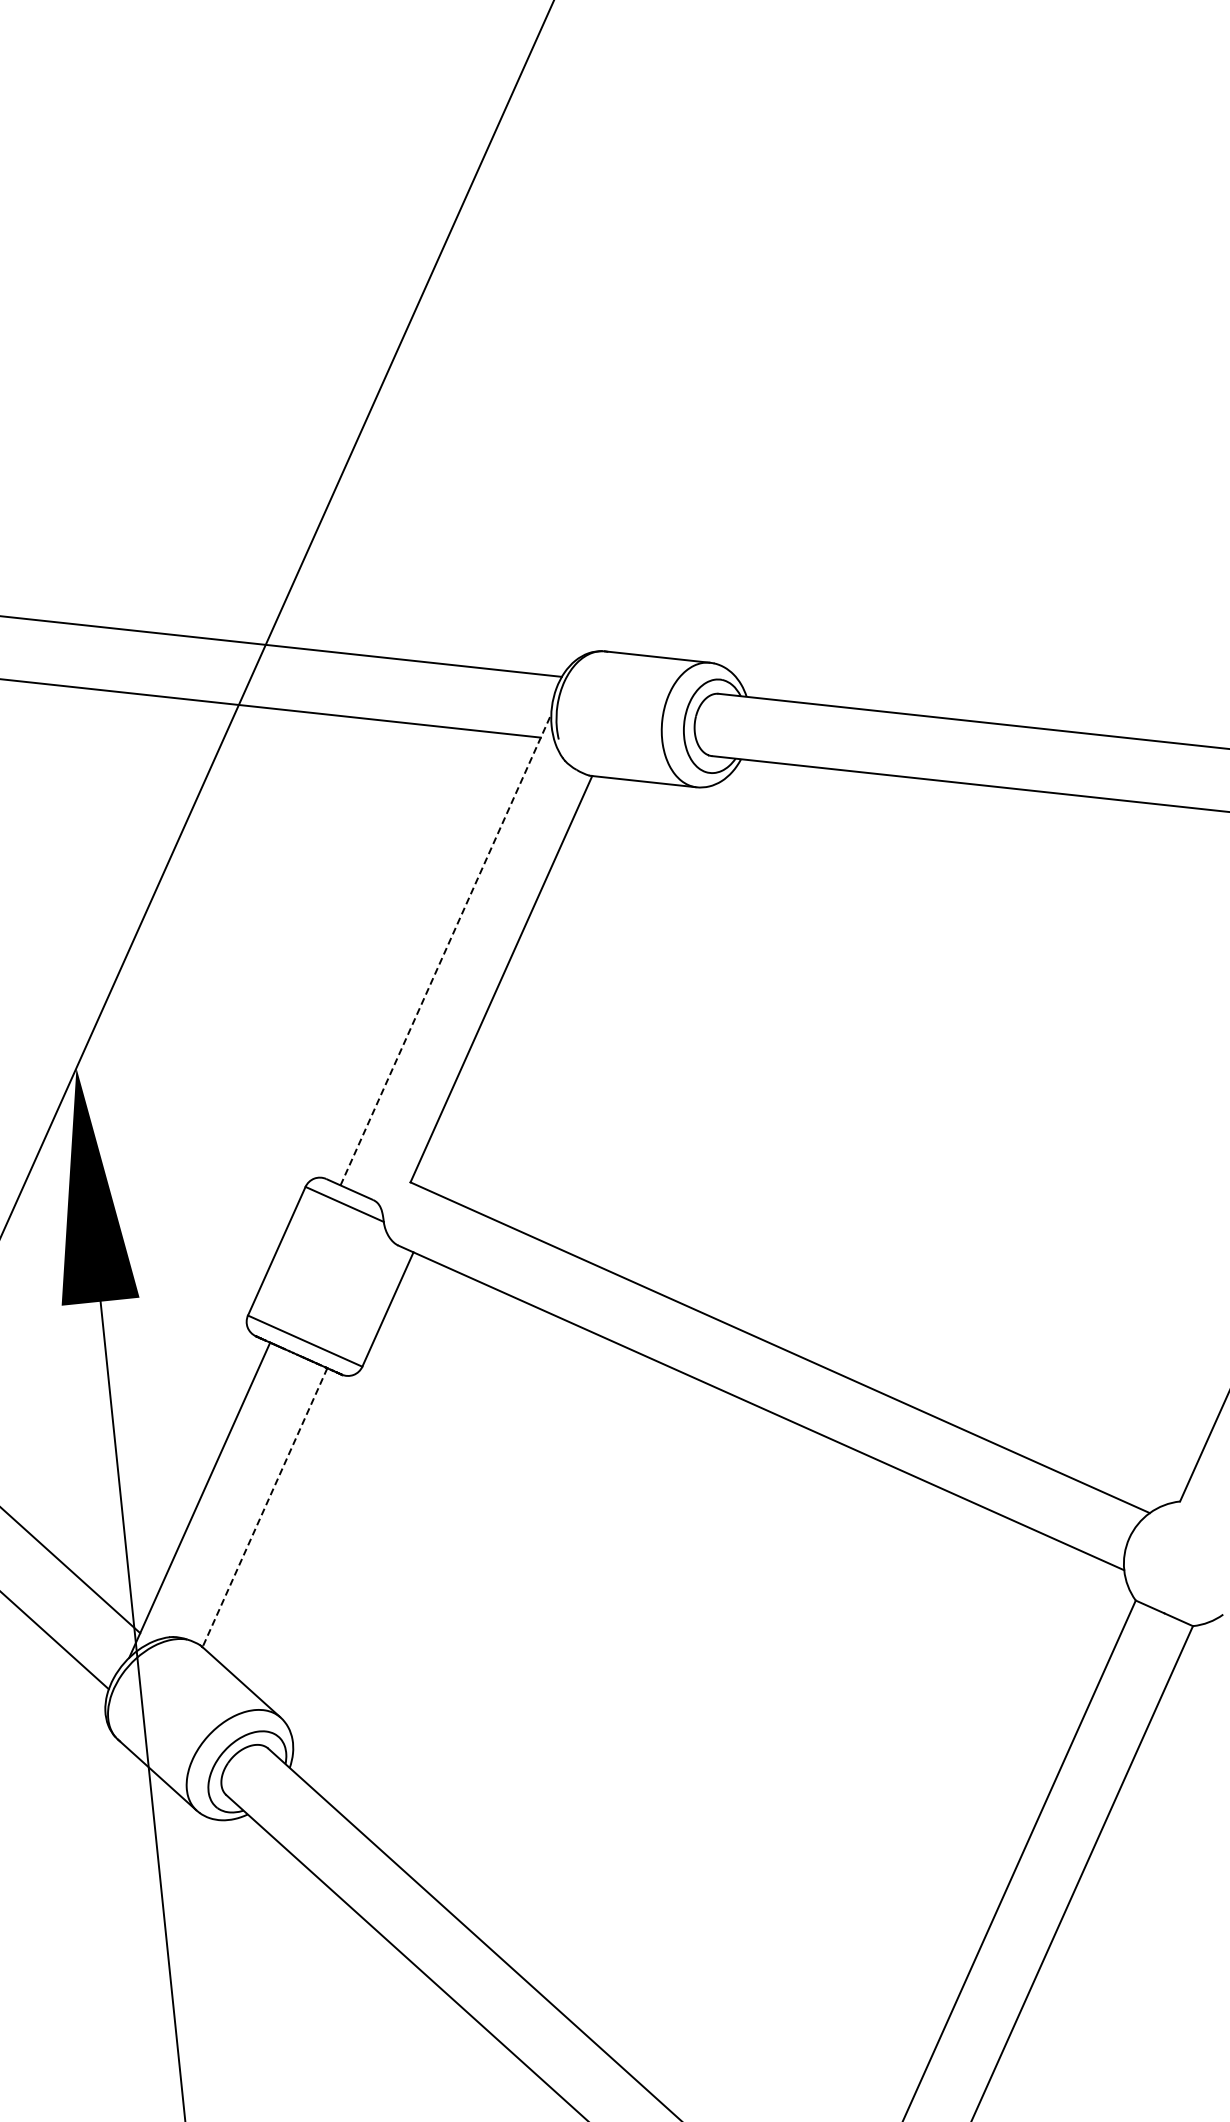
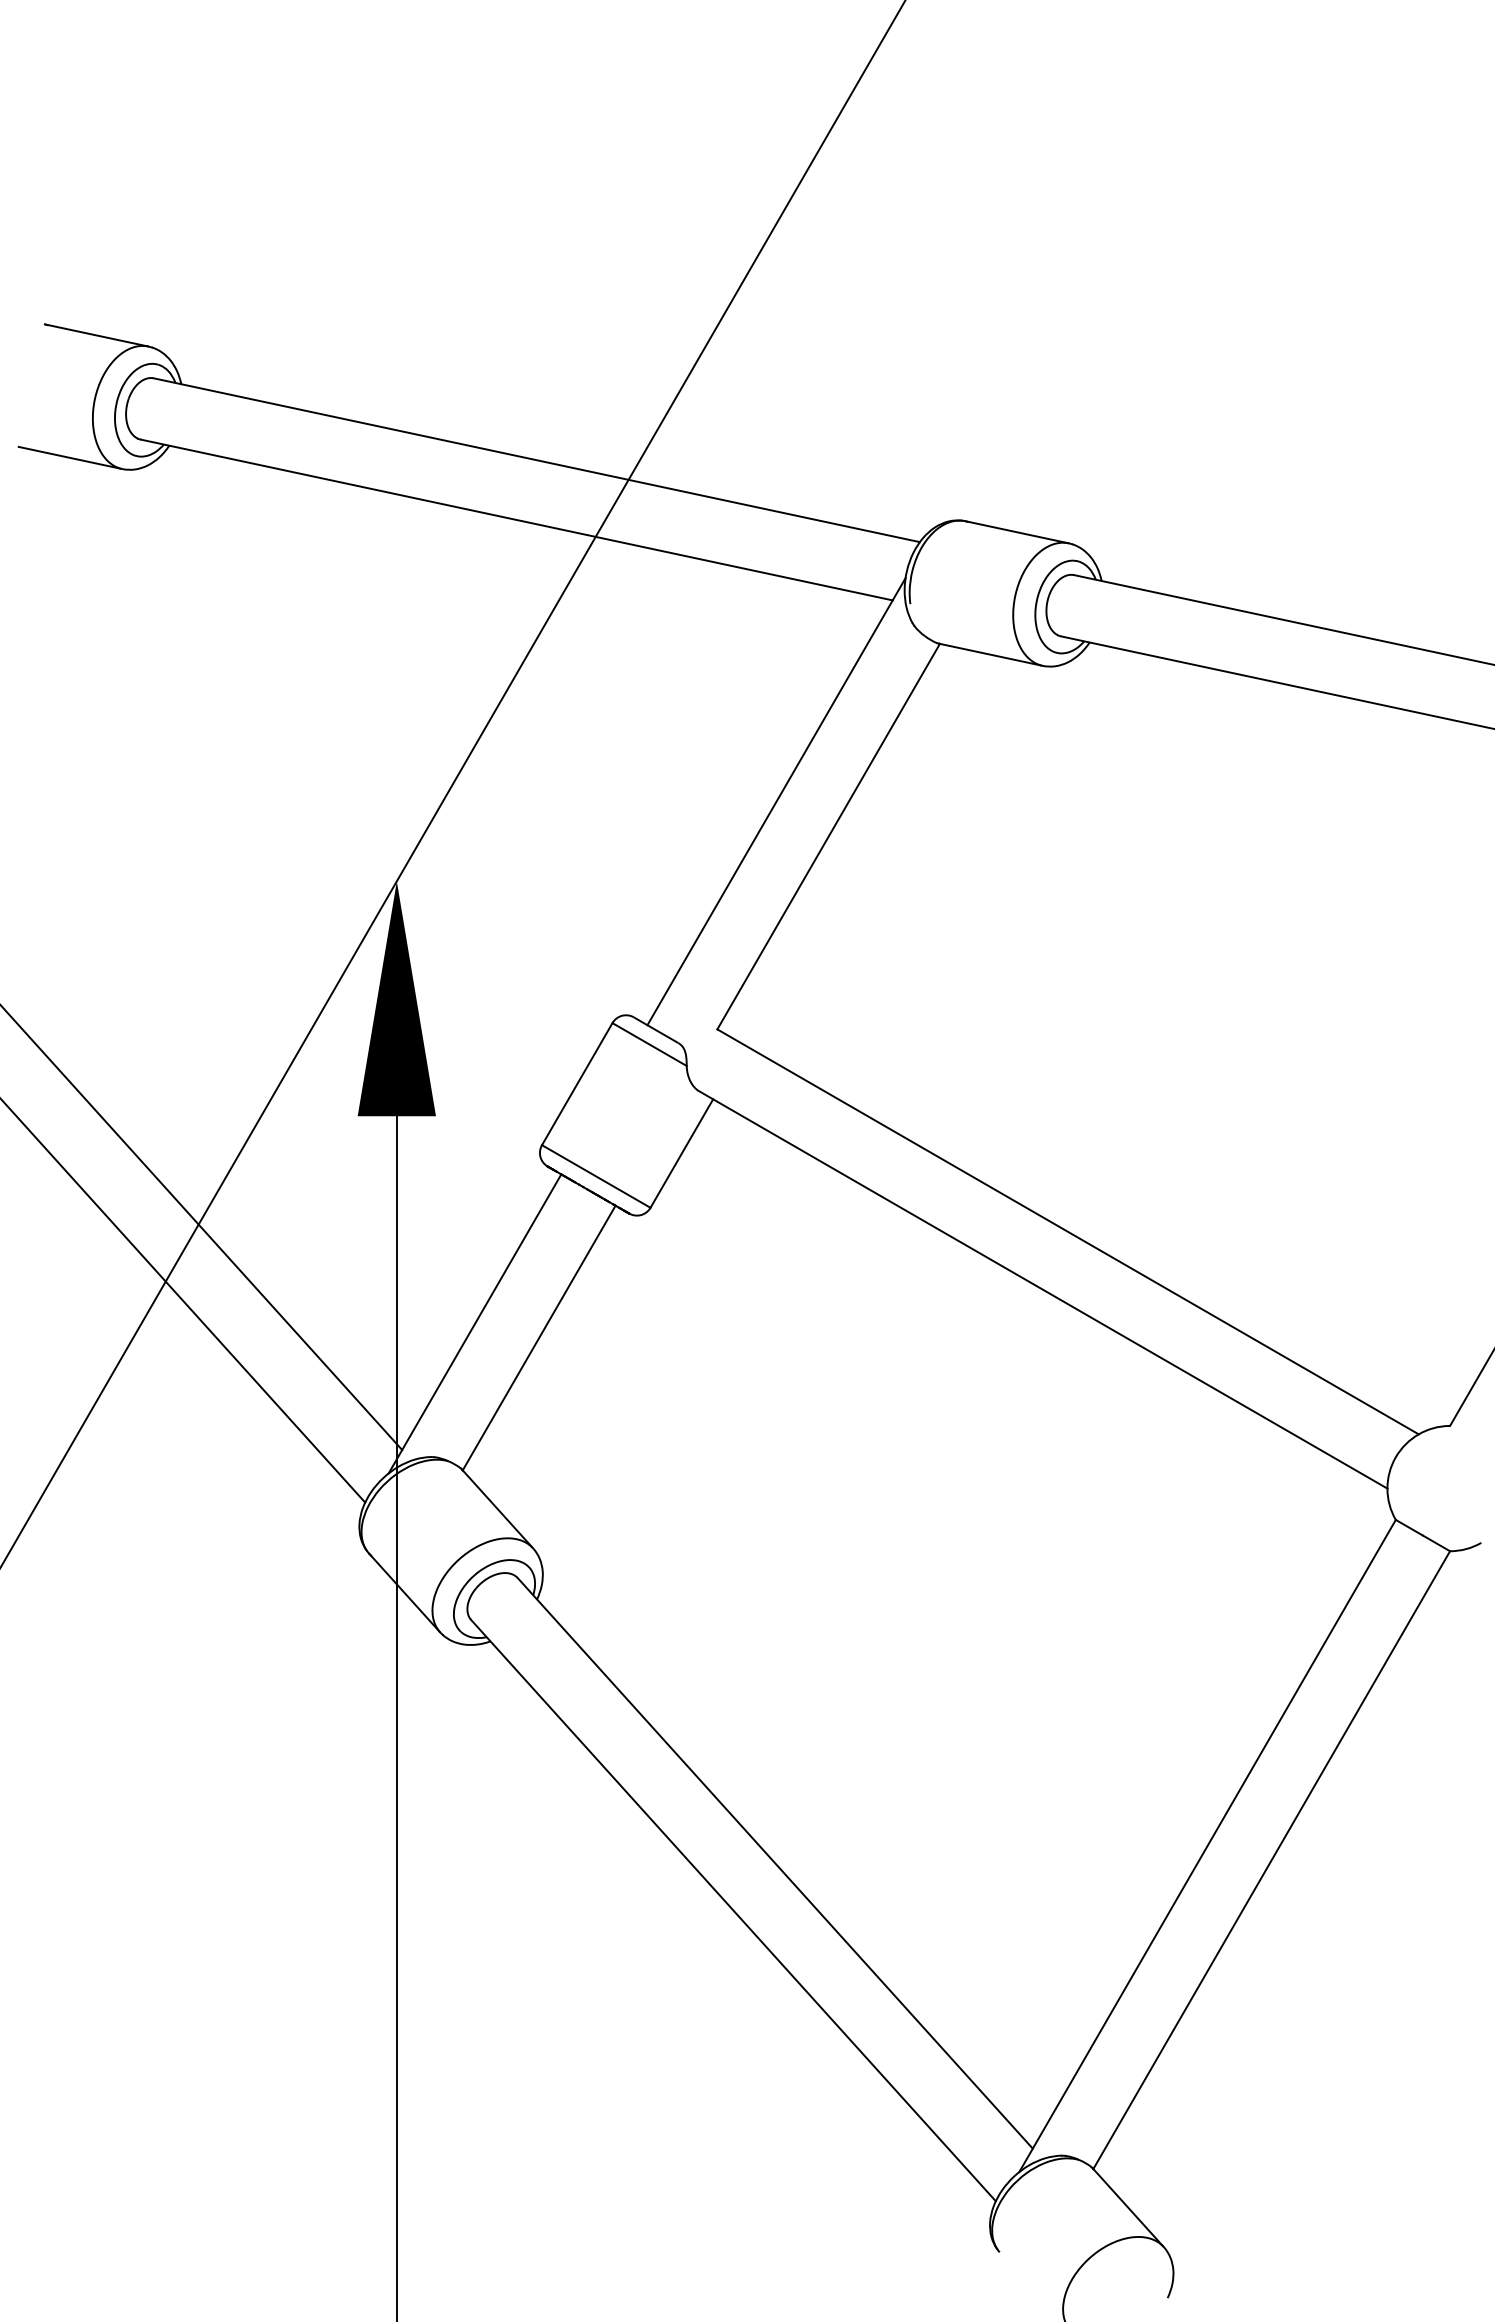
line: (445, 949) -> (776, 801), dashed -> solid
line: (265, 1508) -> (539, 1338), dashed -> solid

